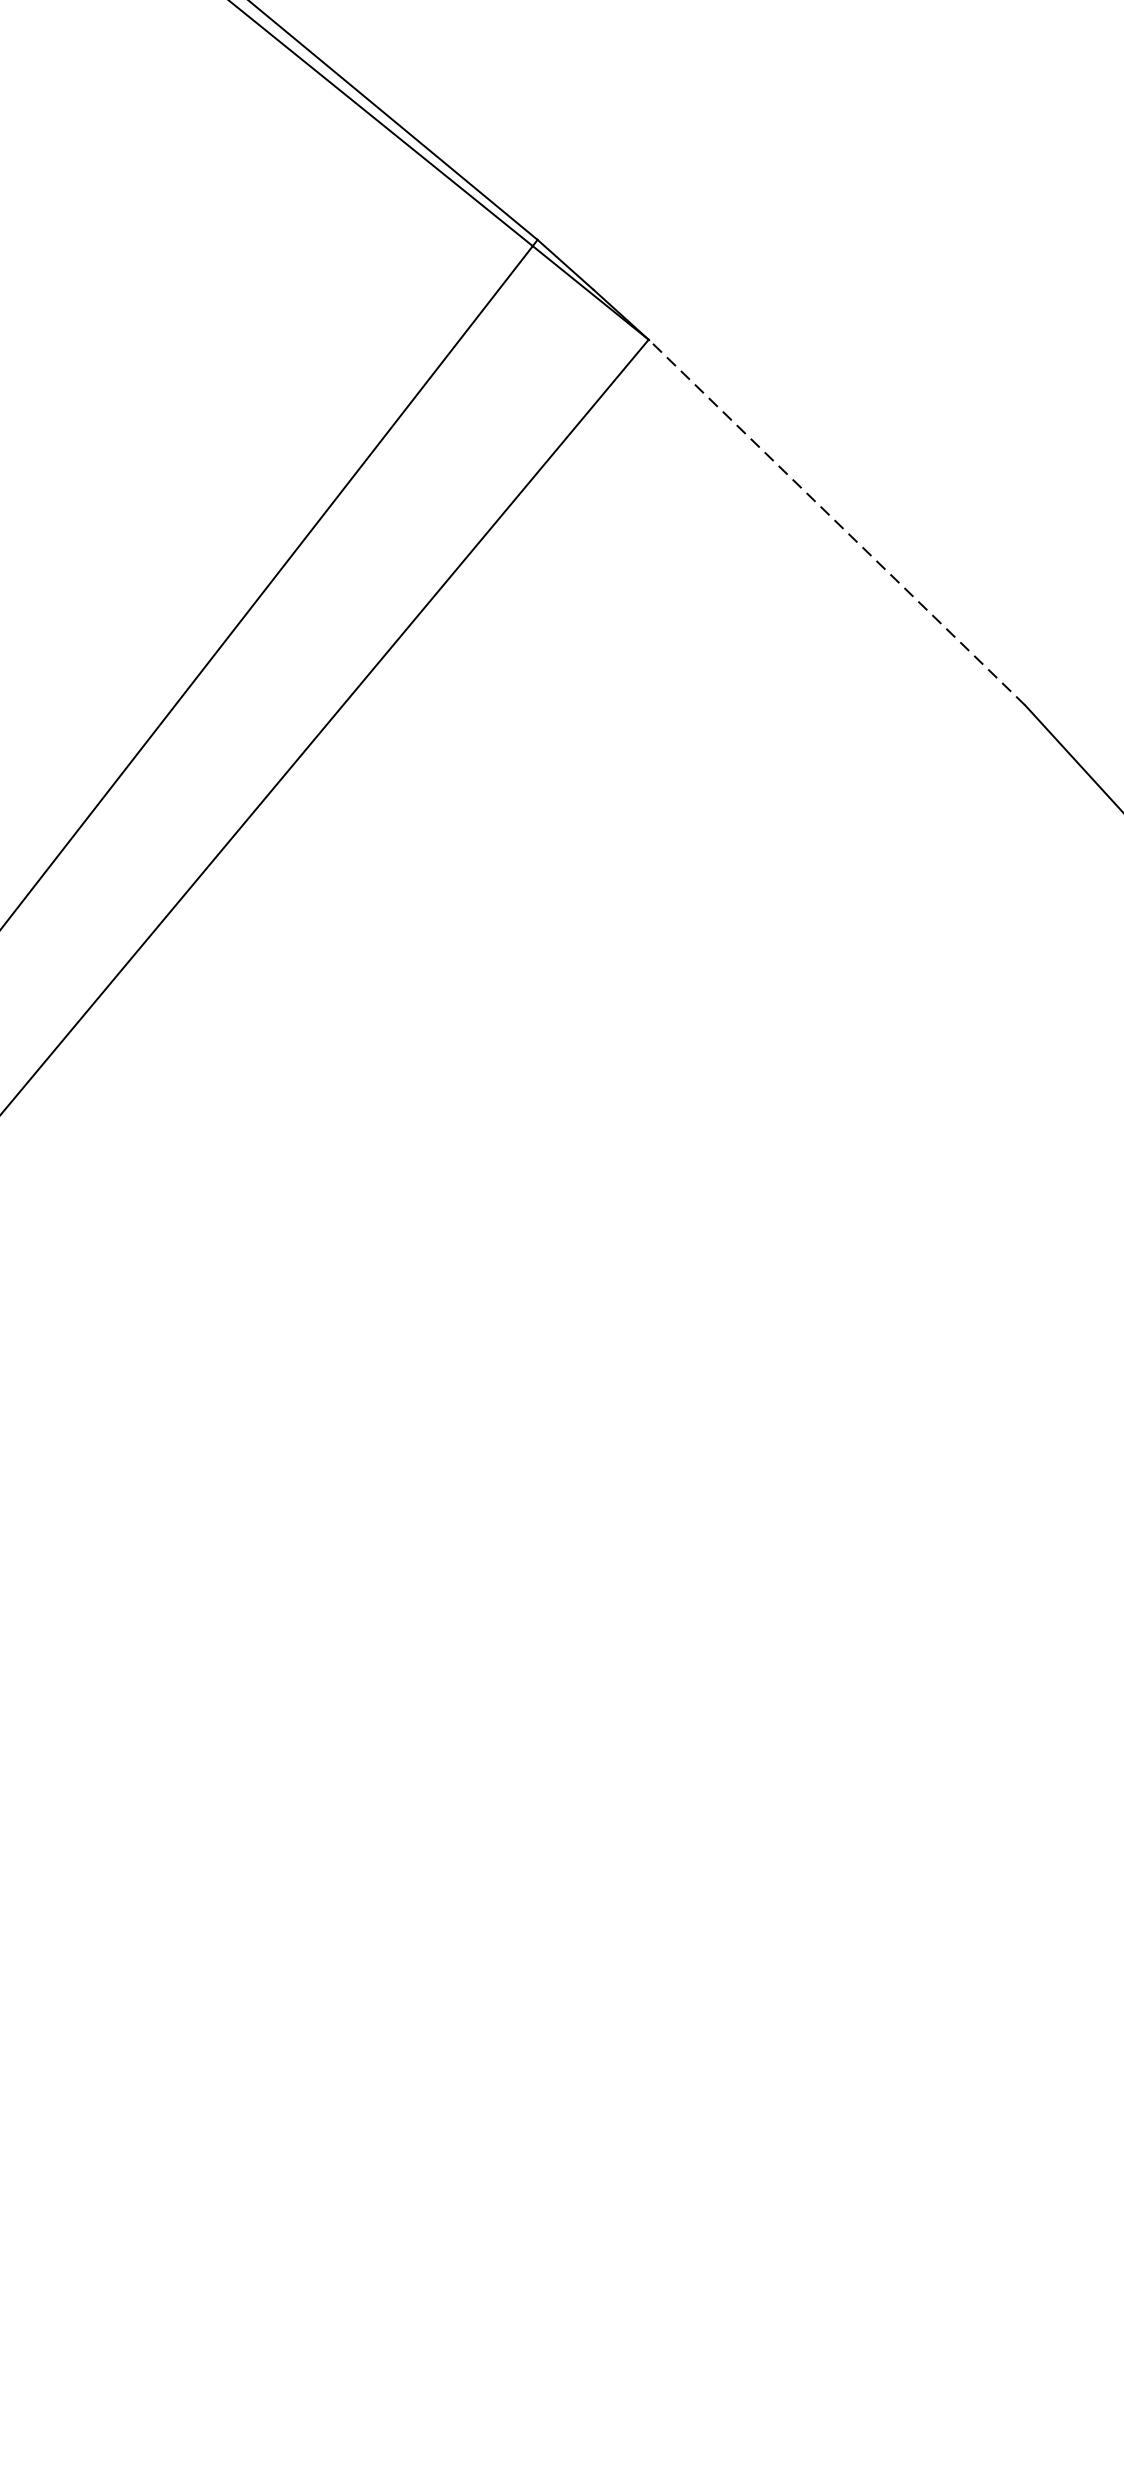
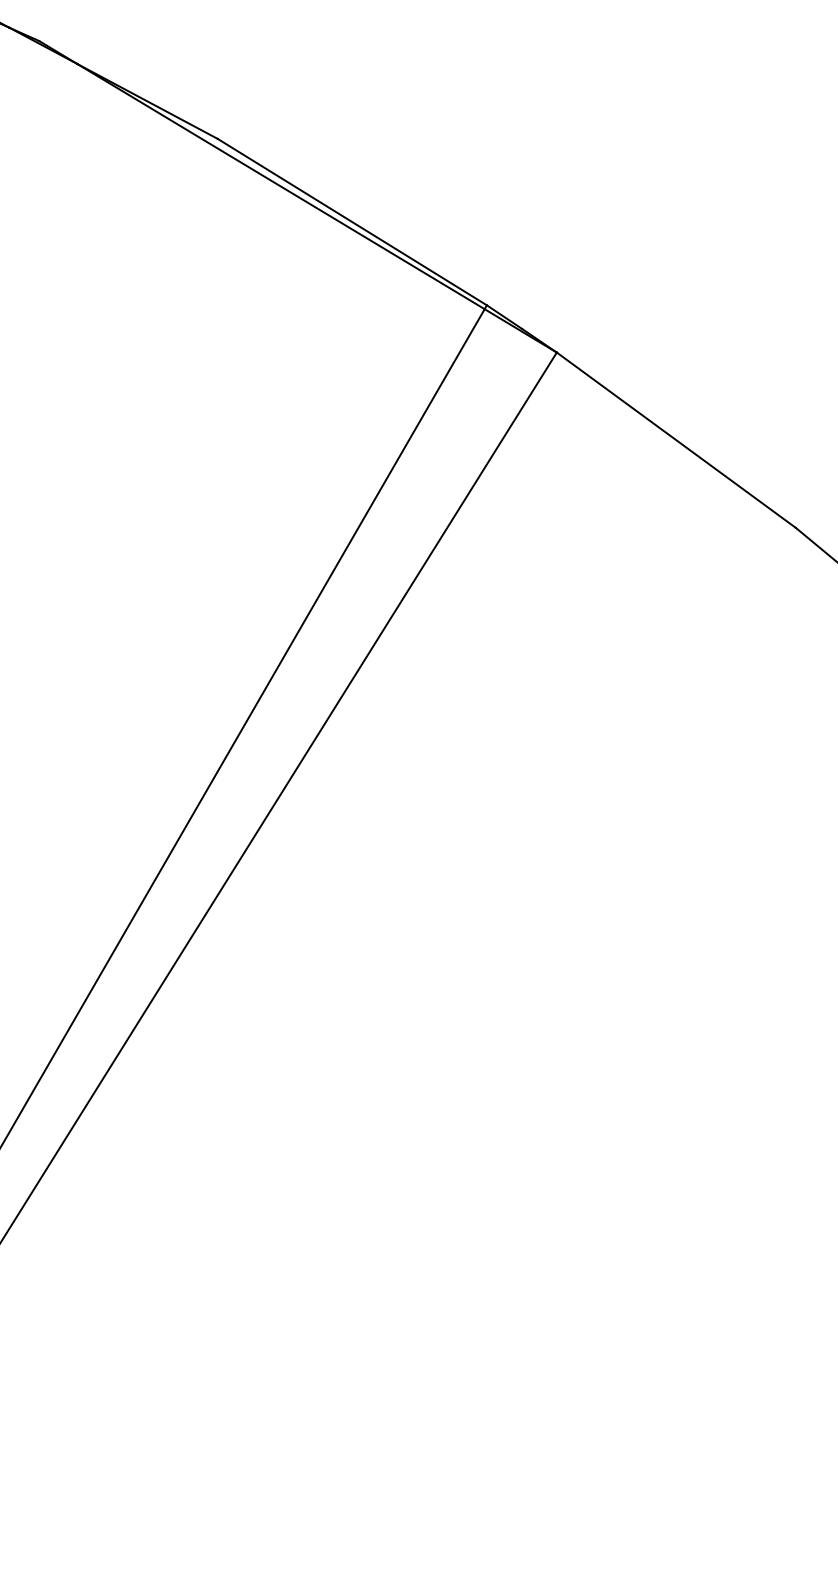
line: (837, 523) -> (676, 440), dashed -> solid

